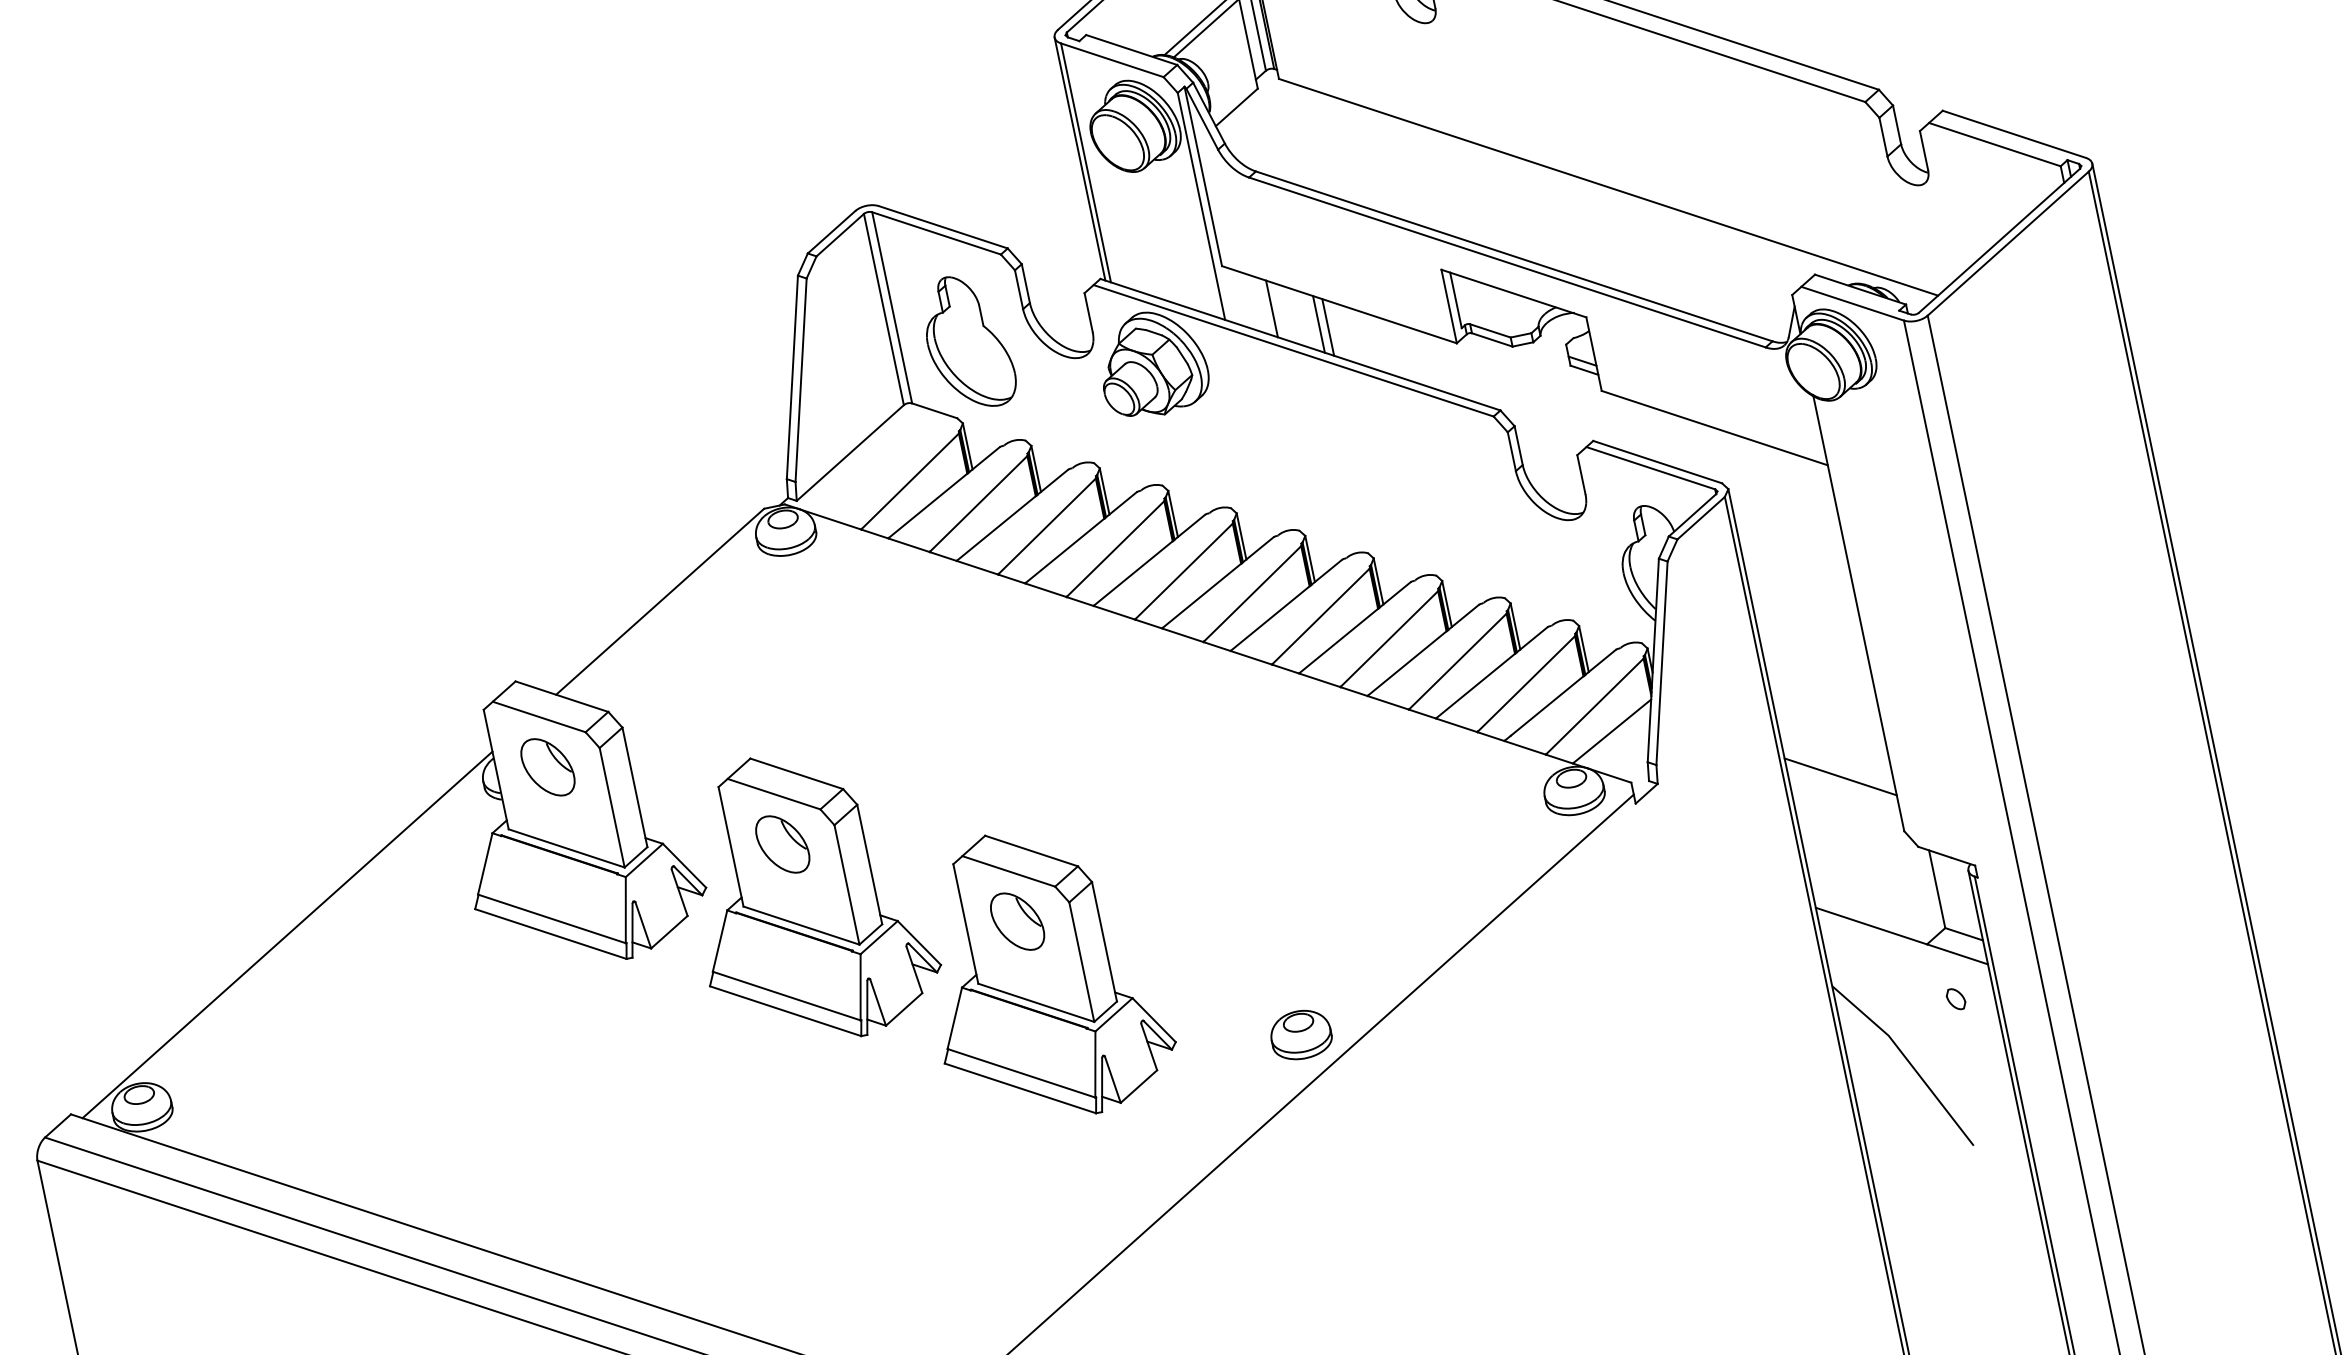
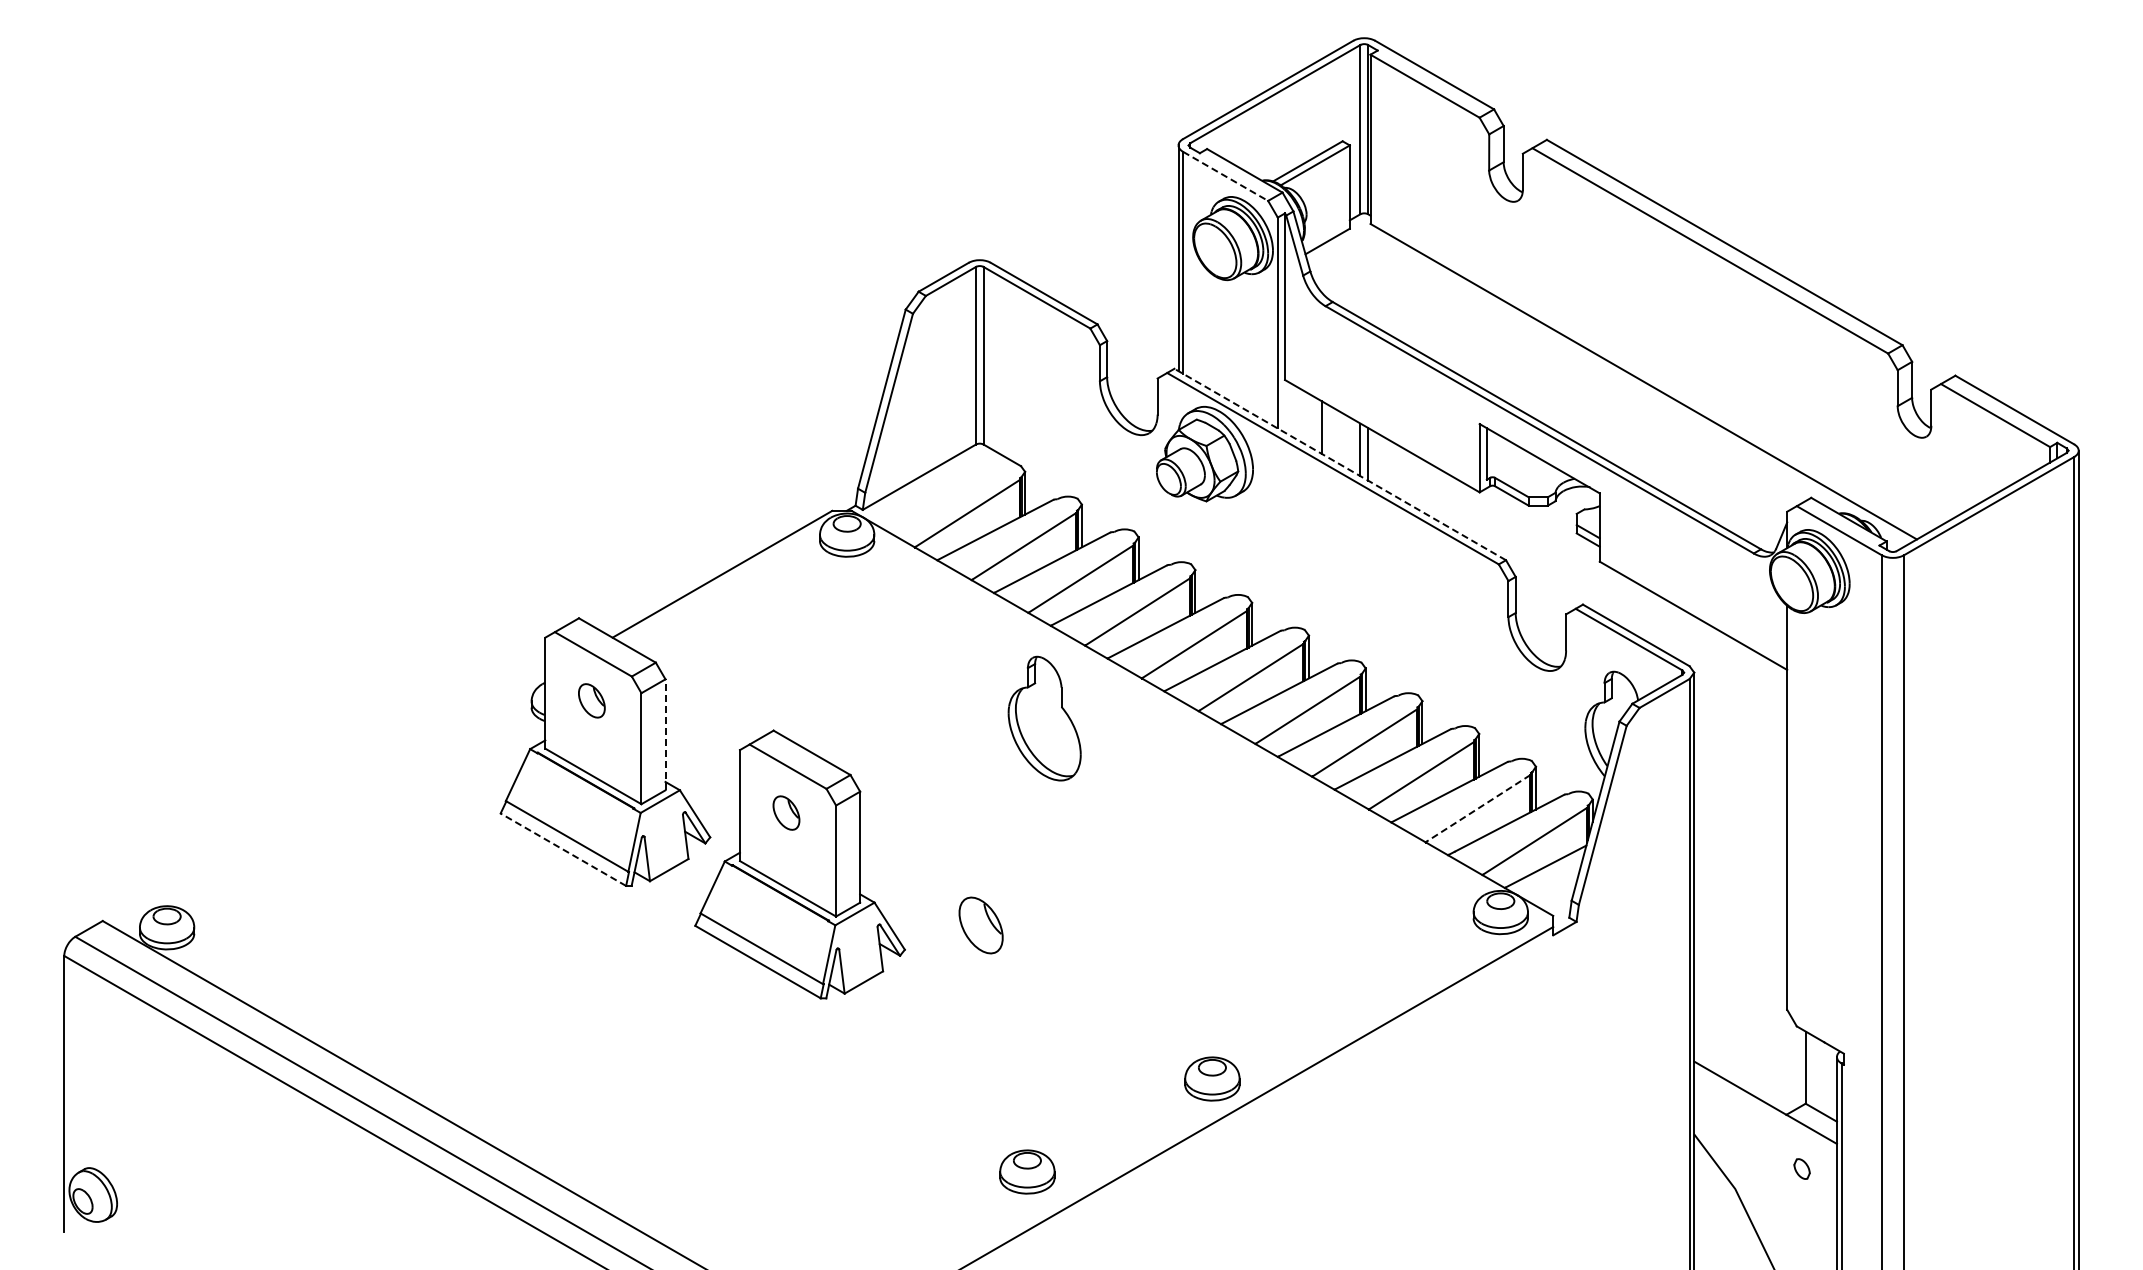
line: (1113, 60) -> (1226, 176), solid -> dashed
part: (967, 342) -> (1044, 718), moved
line: (1299, 344) -> (1339, 464), solid -> dashed
line: (1526, 683) -> (1478, 808), solid -> dashed
part: (547, 767) -> (591, 700), size x0.6
line: (1840, 776) -> (1740, 949), removed
line: (634, 787) -> (665, 734), solid -> dashed
part: (782, 843) -> (786, 812), size x0.6
line: (287, 934) -> (328, 801), removed
line: (549, 934) -> (562, 849), solid -> dashed
part: (1043, 973) -> (994, 976), removed
part: (1122, 1176) -> (1027, 1171), added

